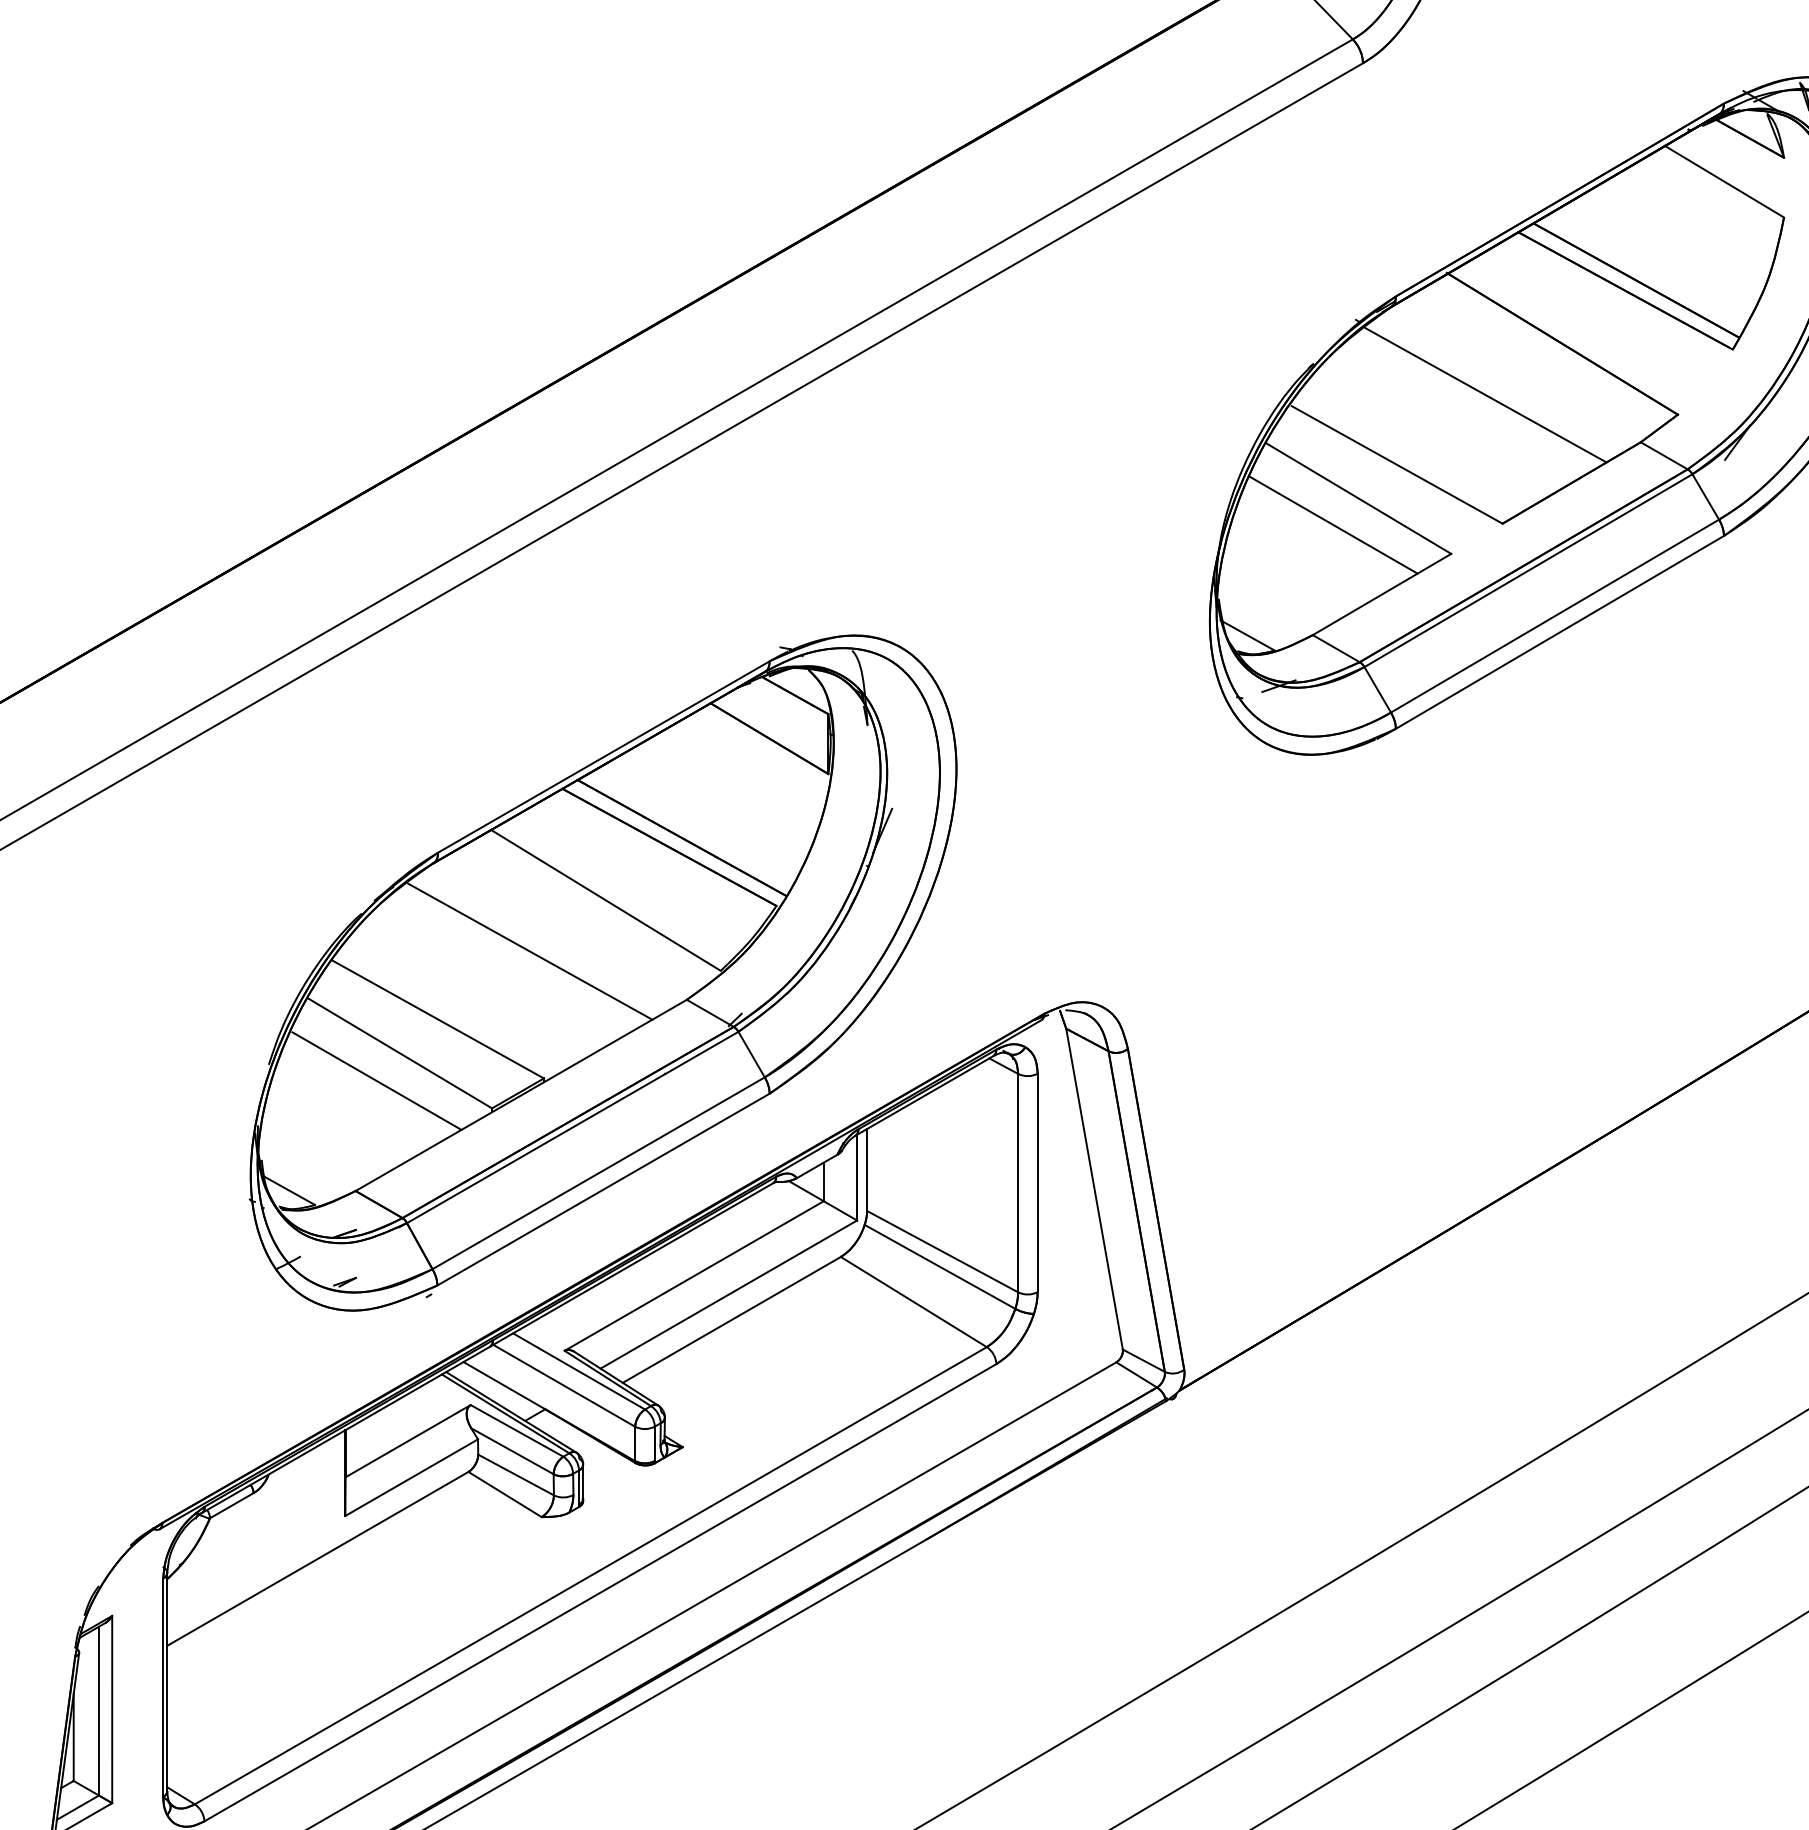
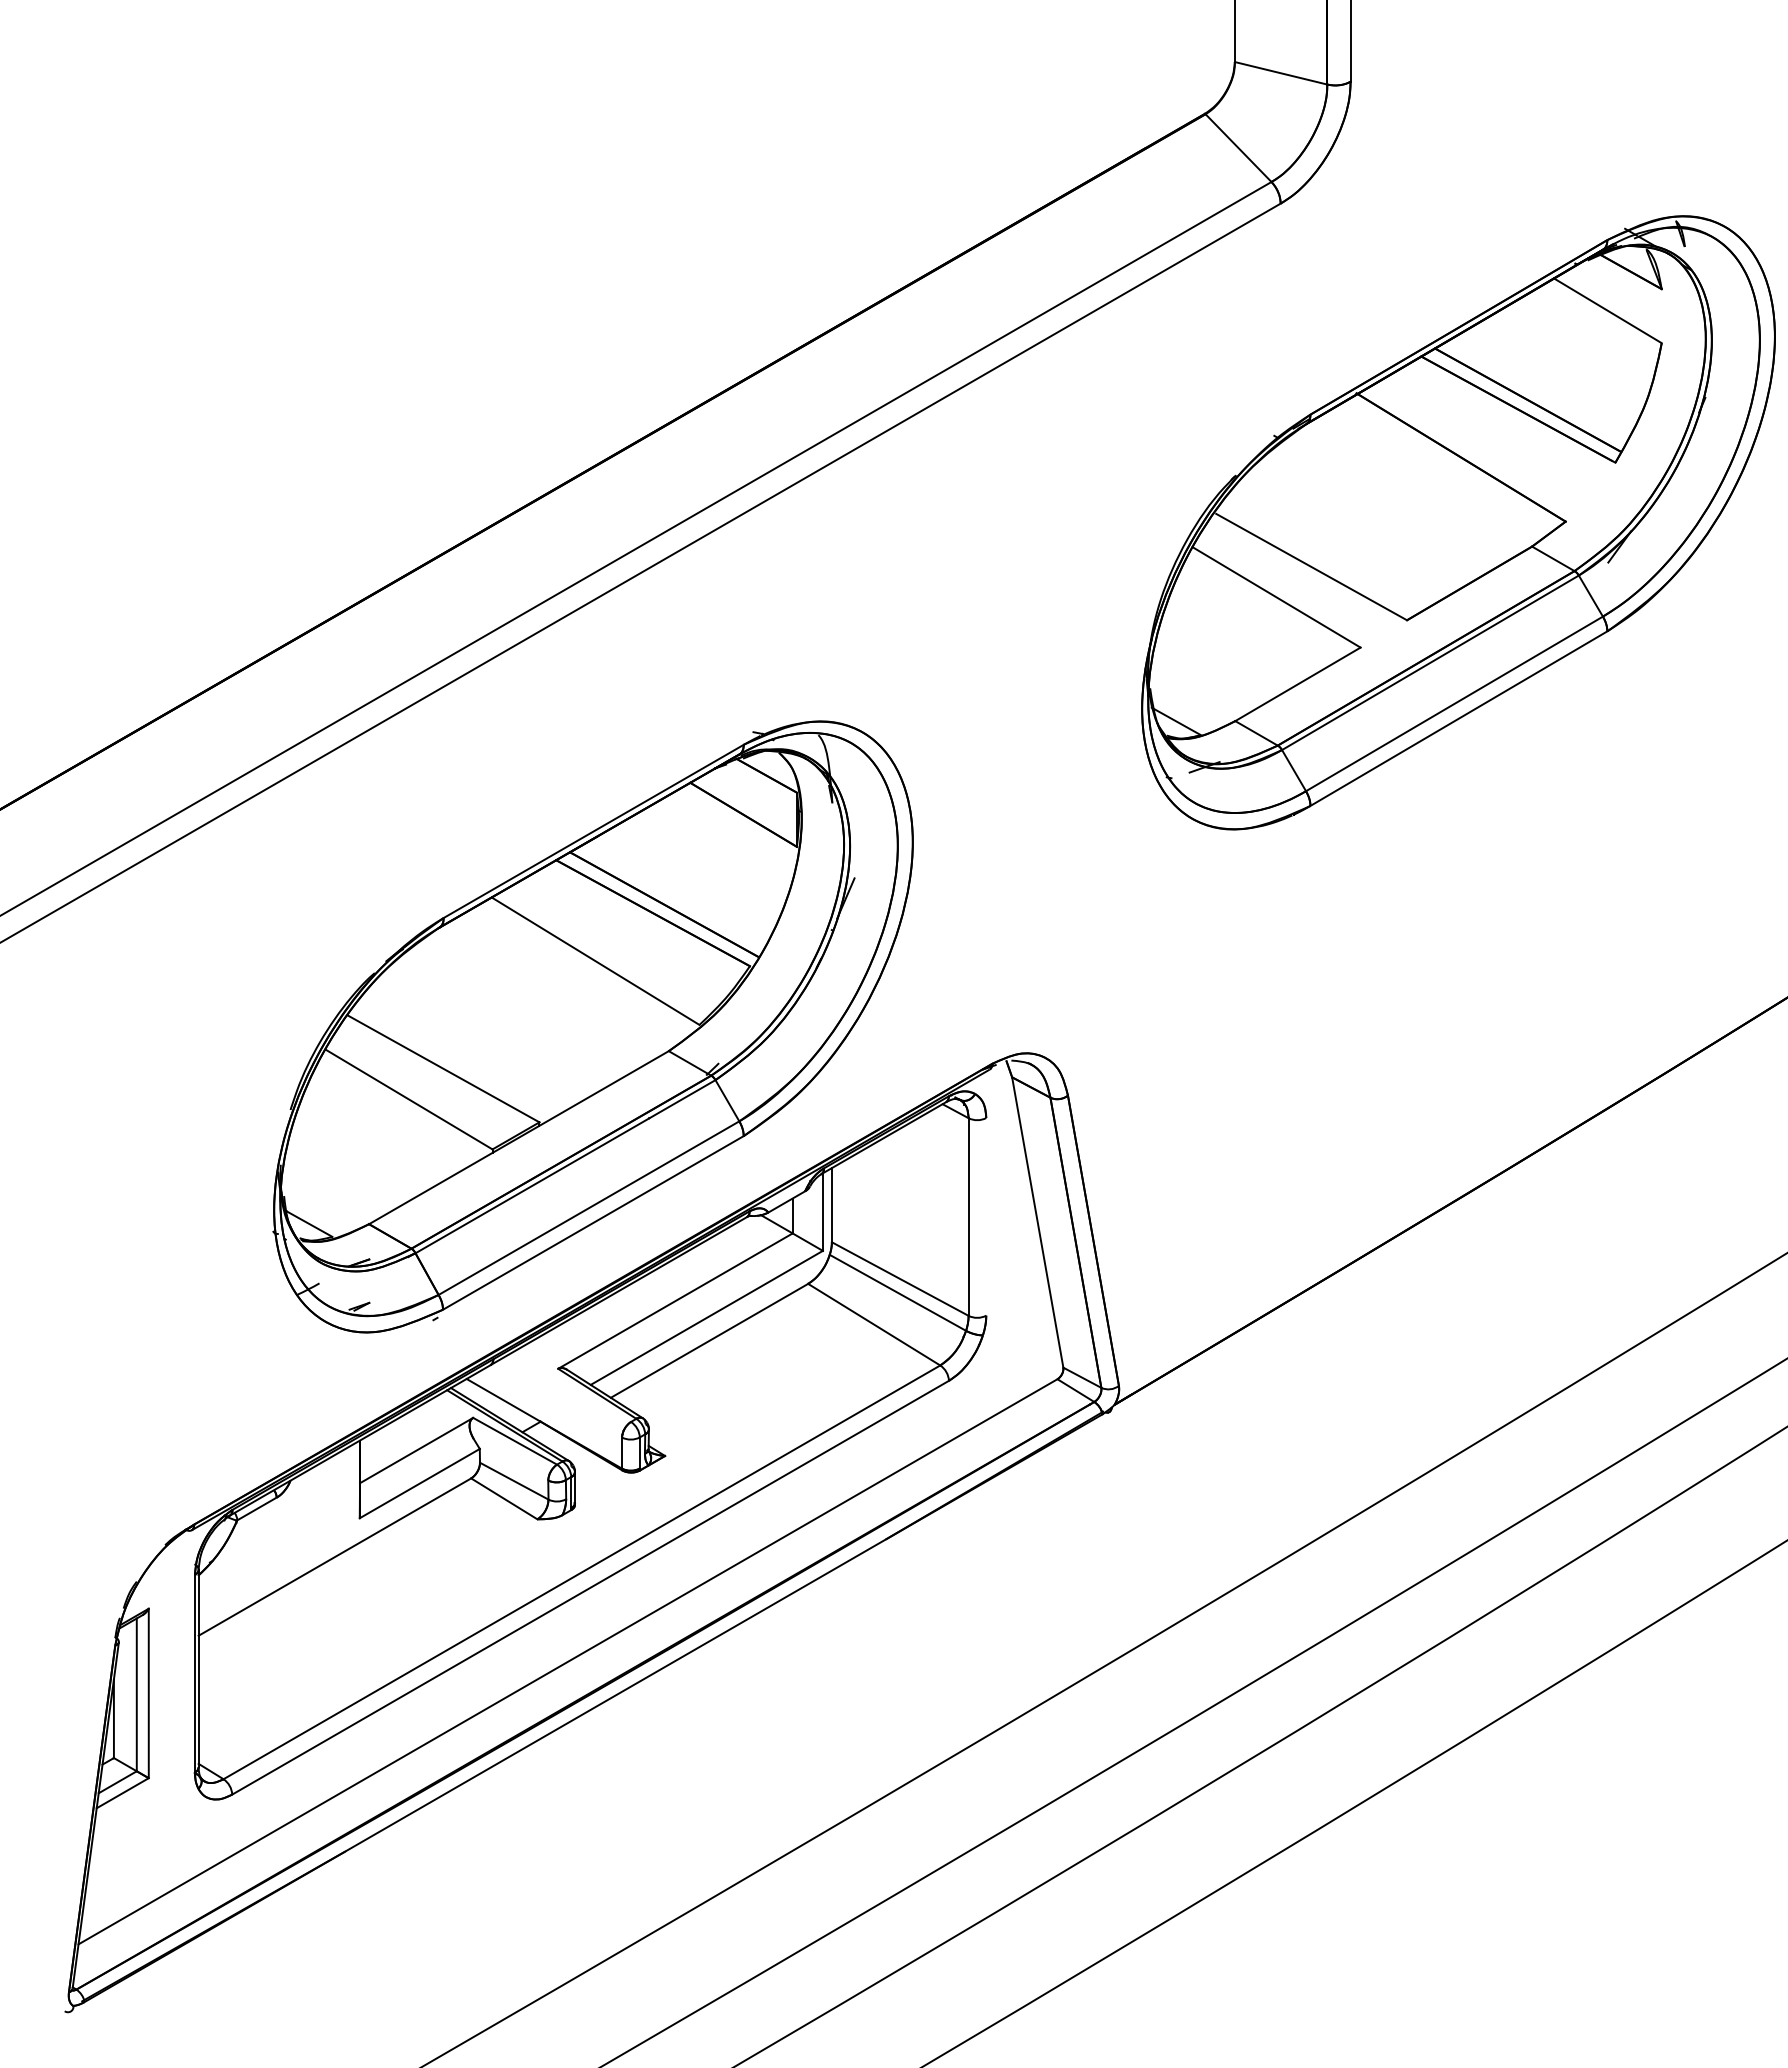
line: (1485, 394) -> (1391, 503), removed
line: (1334, 525) -> (1254, 621), removed
line: (529, 951) -> (526, 1007), removed
line: (376, 1080) -> (387, 1124), removed
line: (1037, 1182) -> (986, 1216), removed
line: (579, 1371) -> (571, 1387), removed
line: (563, 1385) -> (557, 1400), removed
line: (511, 1451) -> (510, 1459), removed

